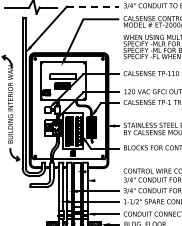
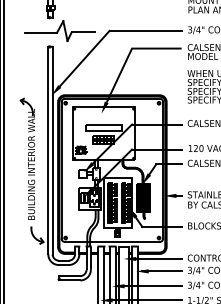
line: (93, 6) -> (146, 30), dashed -> solid
line: (102, 171) -> (158, 258), added
line: (104, 180) -> (161, 271), added

